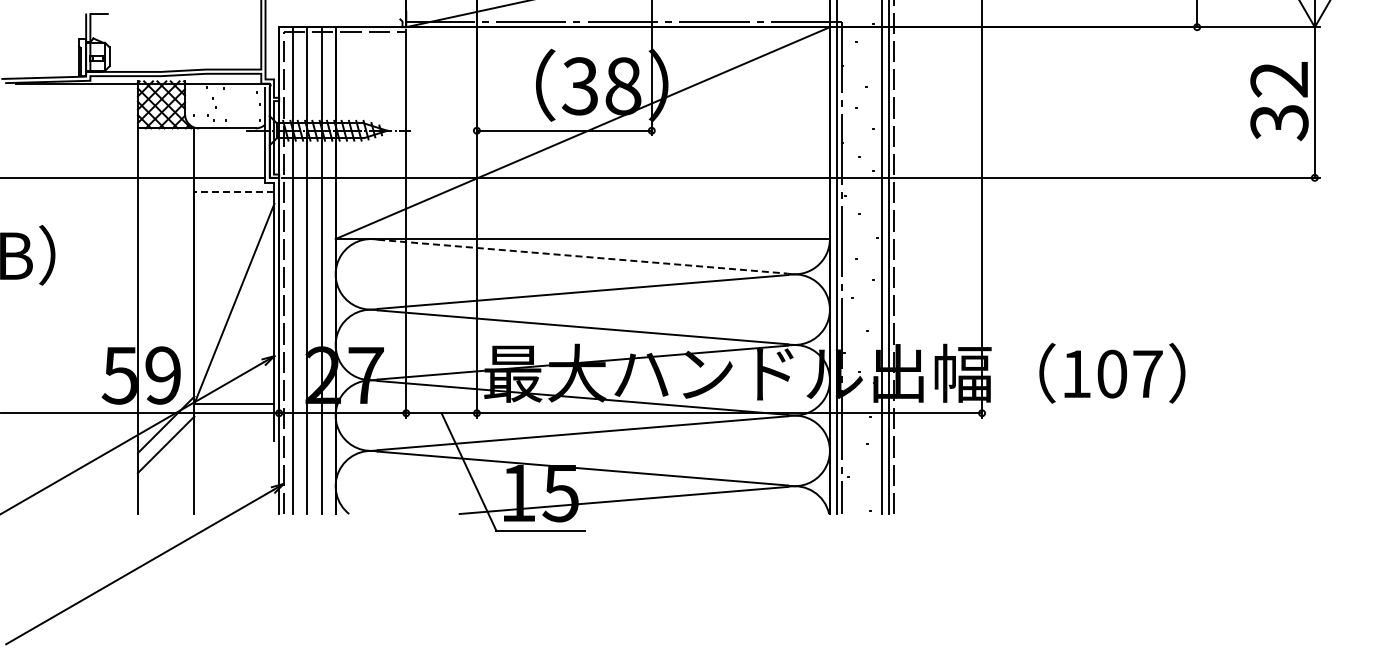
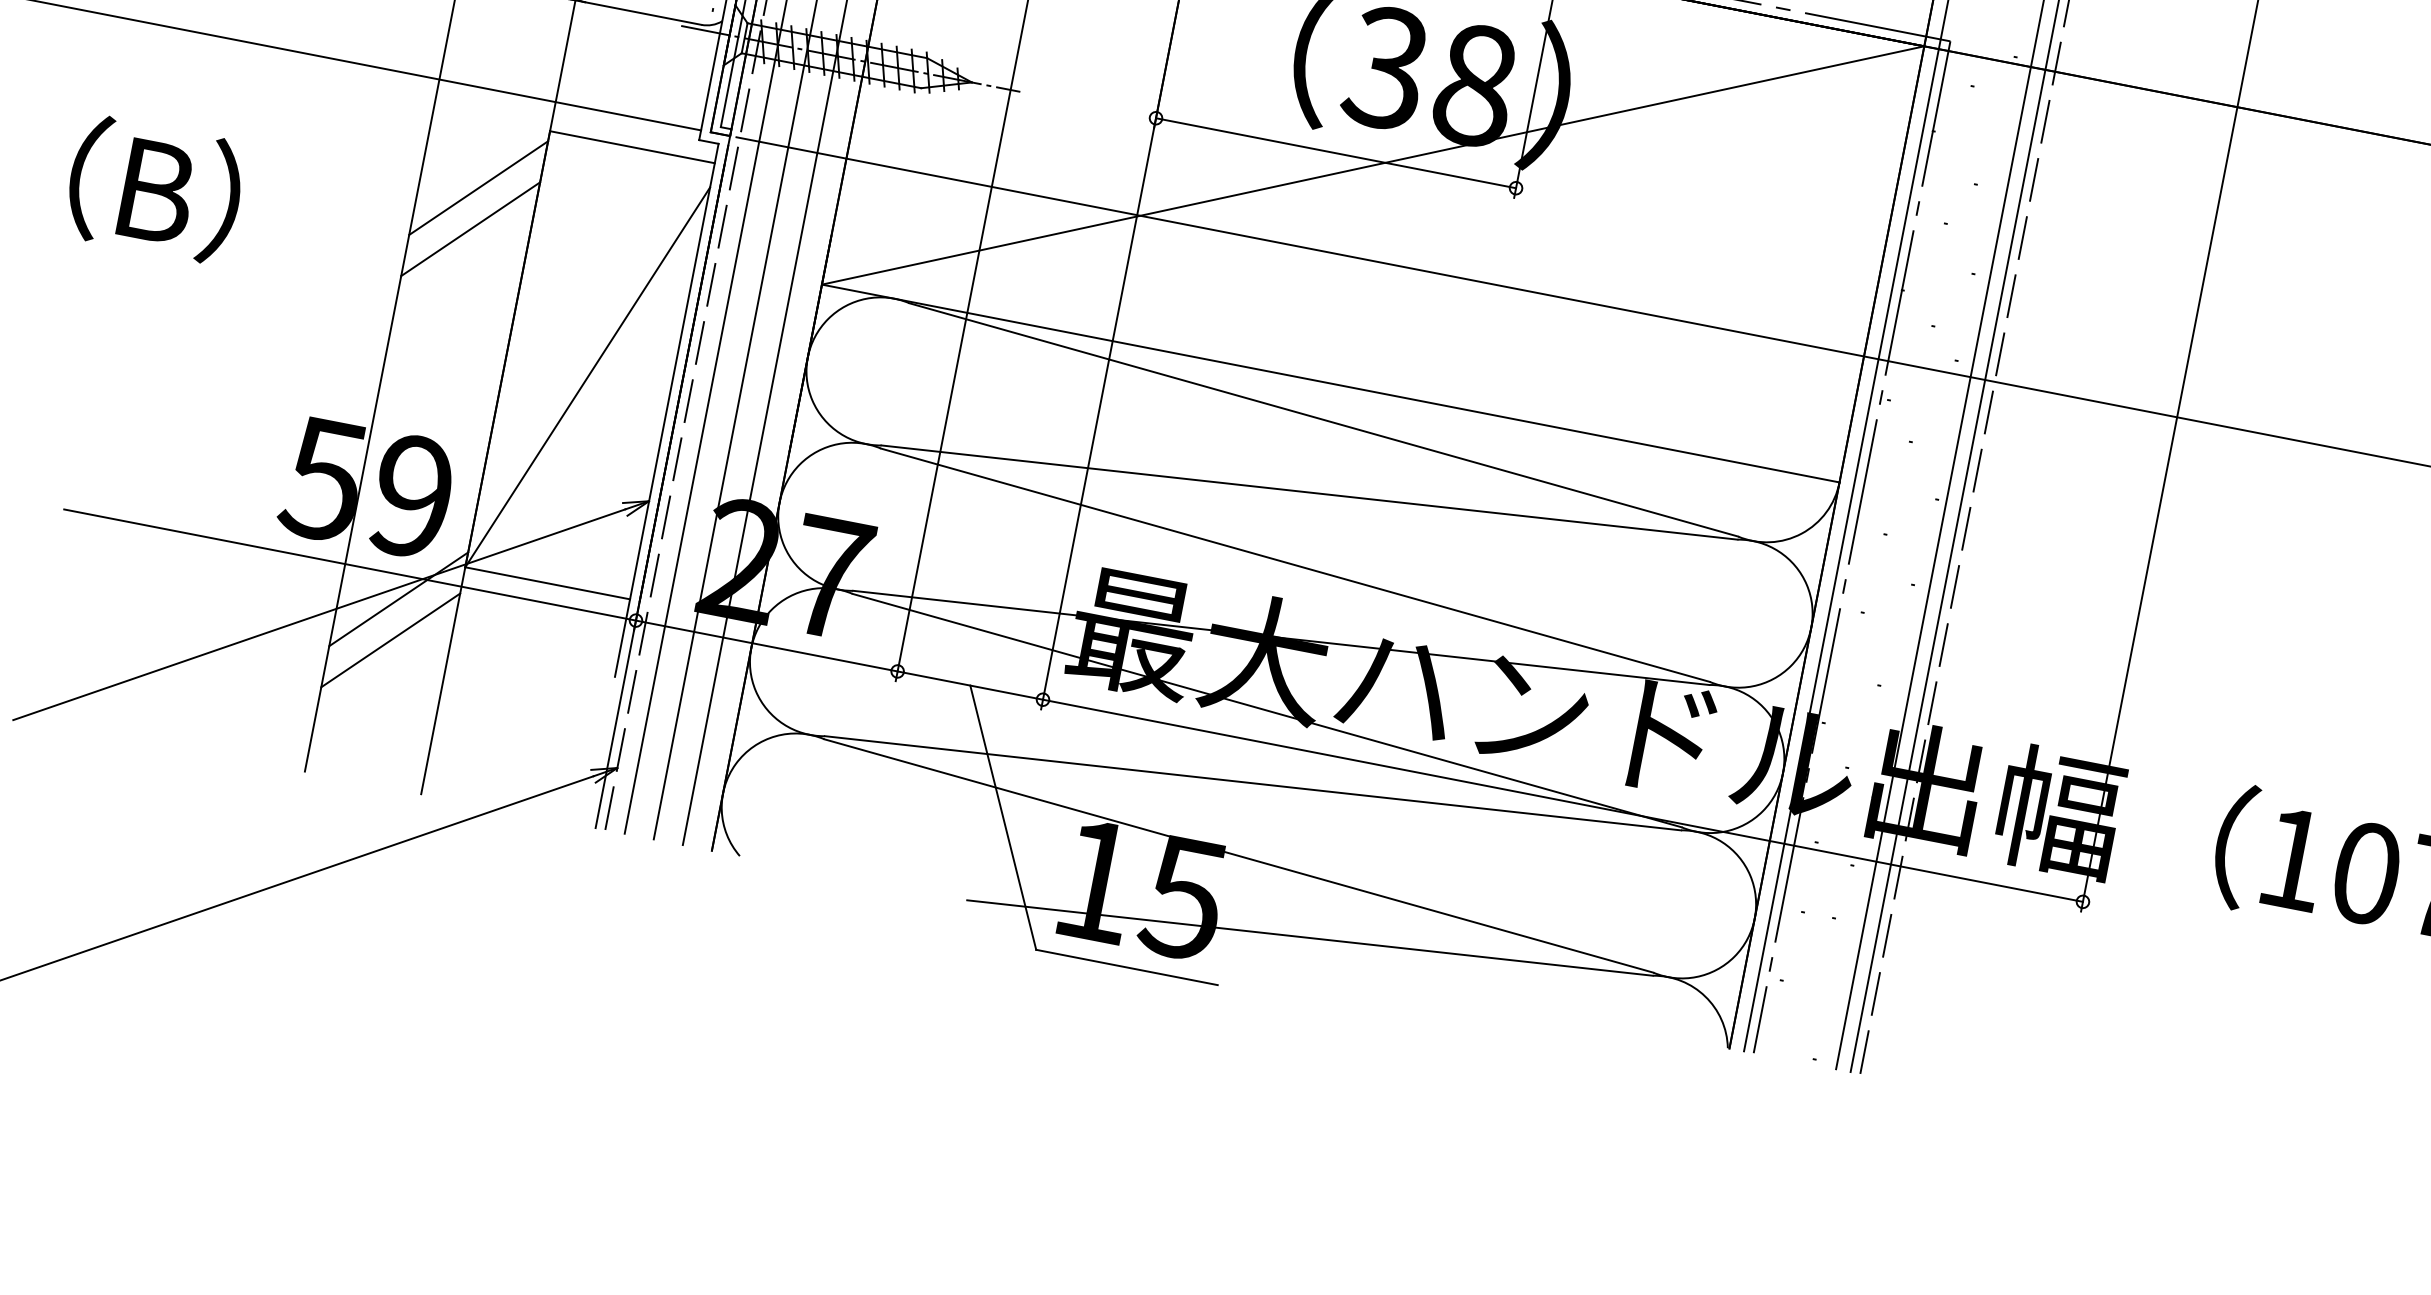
line: (233, 191) -> (630, 145), dashed -> solid
line: (165, 224) -> (477, 186), added
line: (165, 244) -> (469, 227), added
line: (583, 256) -> (1325, 419), dashed -> solid

